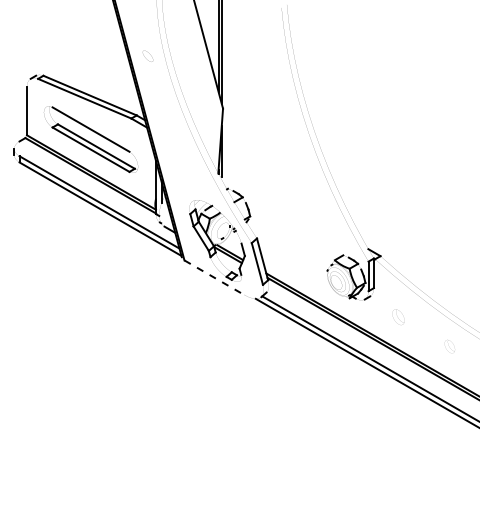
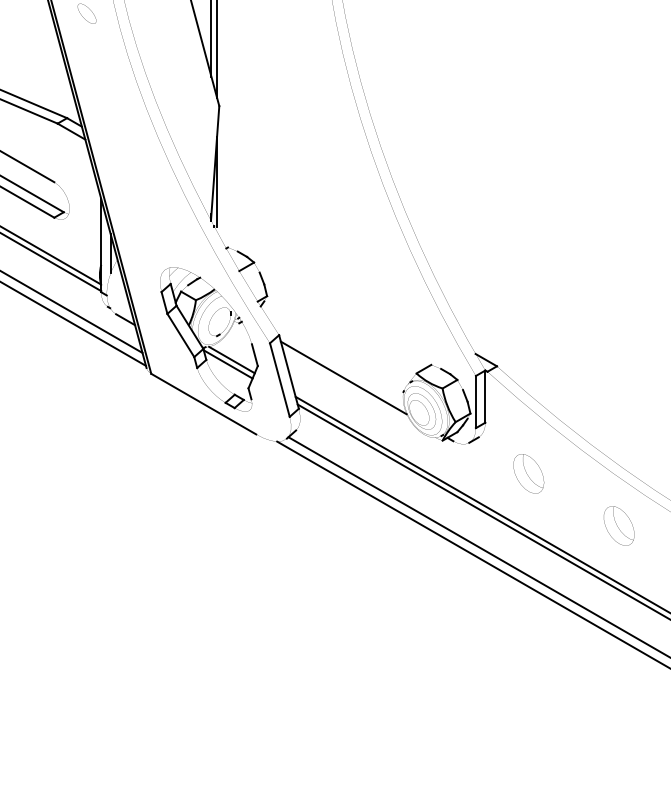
line: (293, 262) -> (343, 377), added
line: (214, 277) -> (204, 403), dashed -> solid
part: (398, 317) -> (528, 474), size x1.43
part: (449, 346) -> (618, 525), size x1.67

